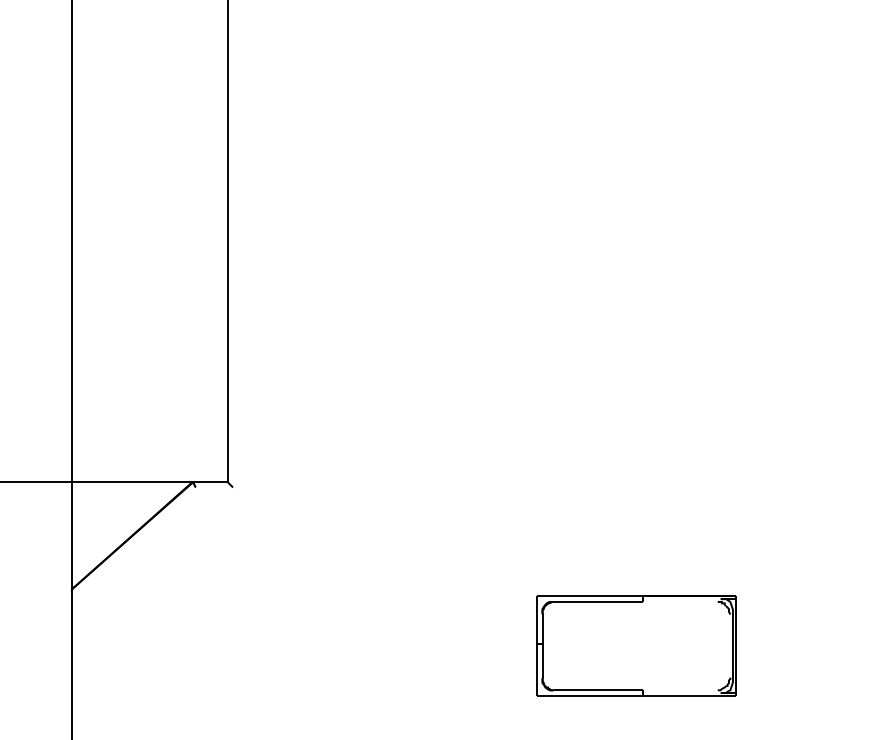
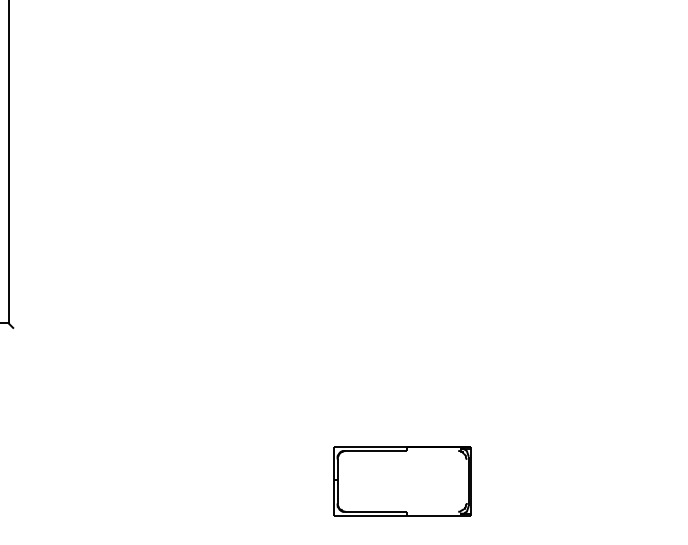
part: (636, 646) -> (402, 481), size x0.71

